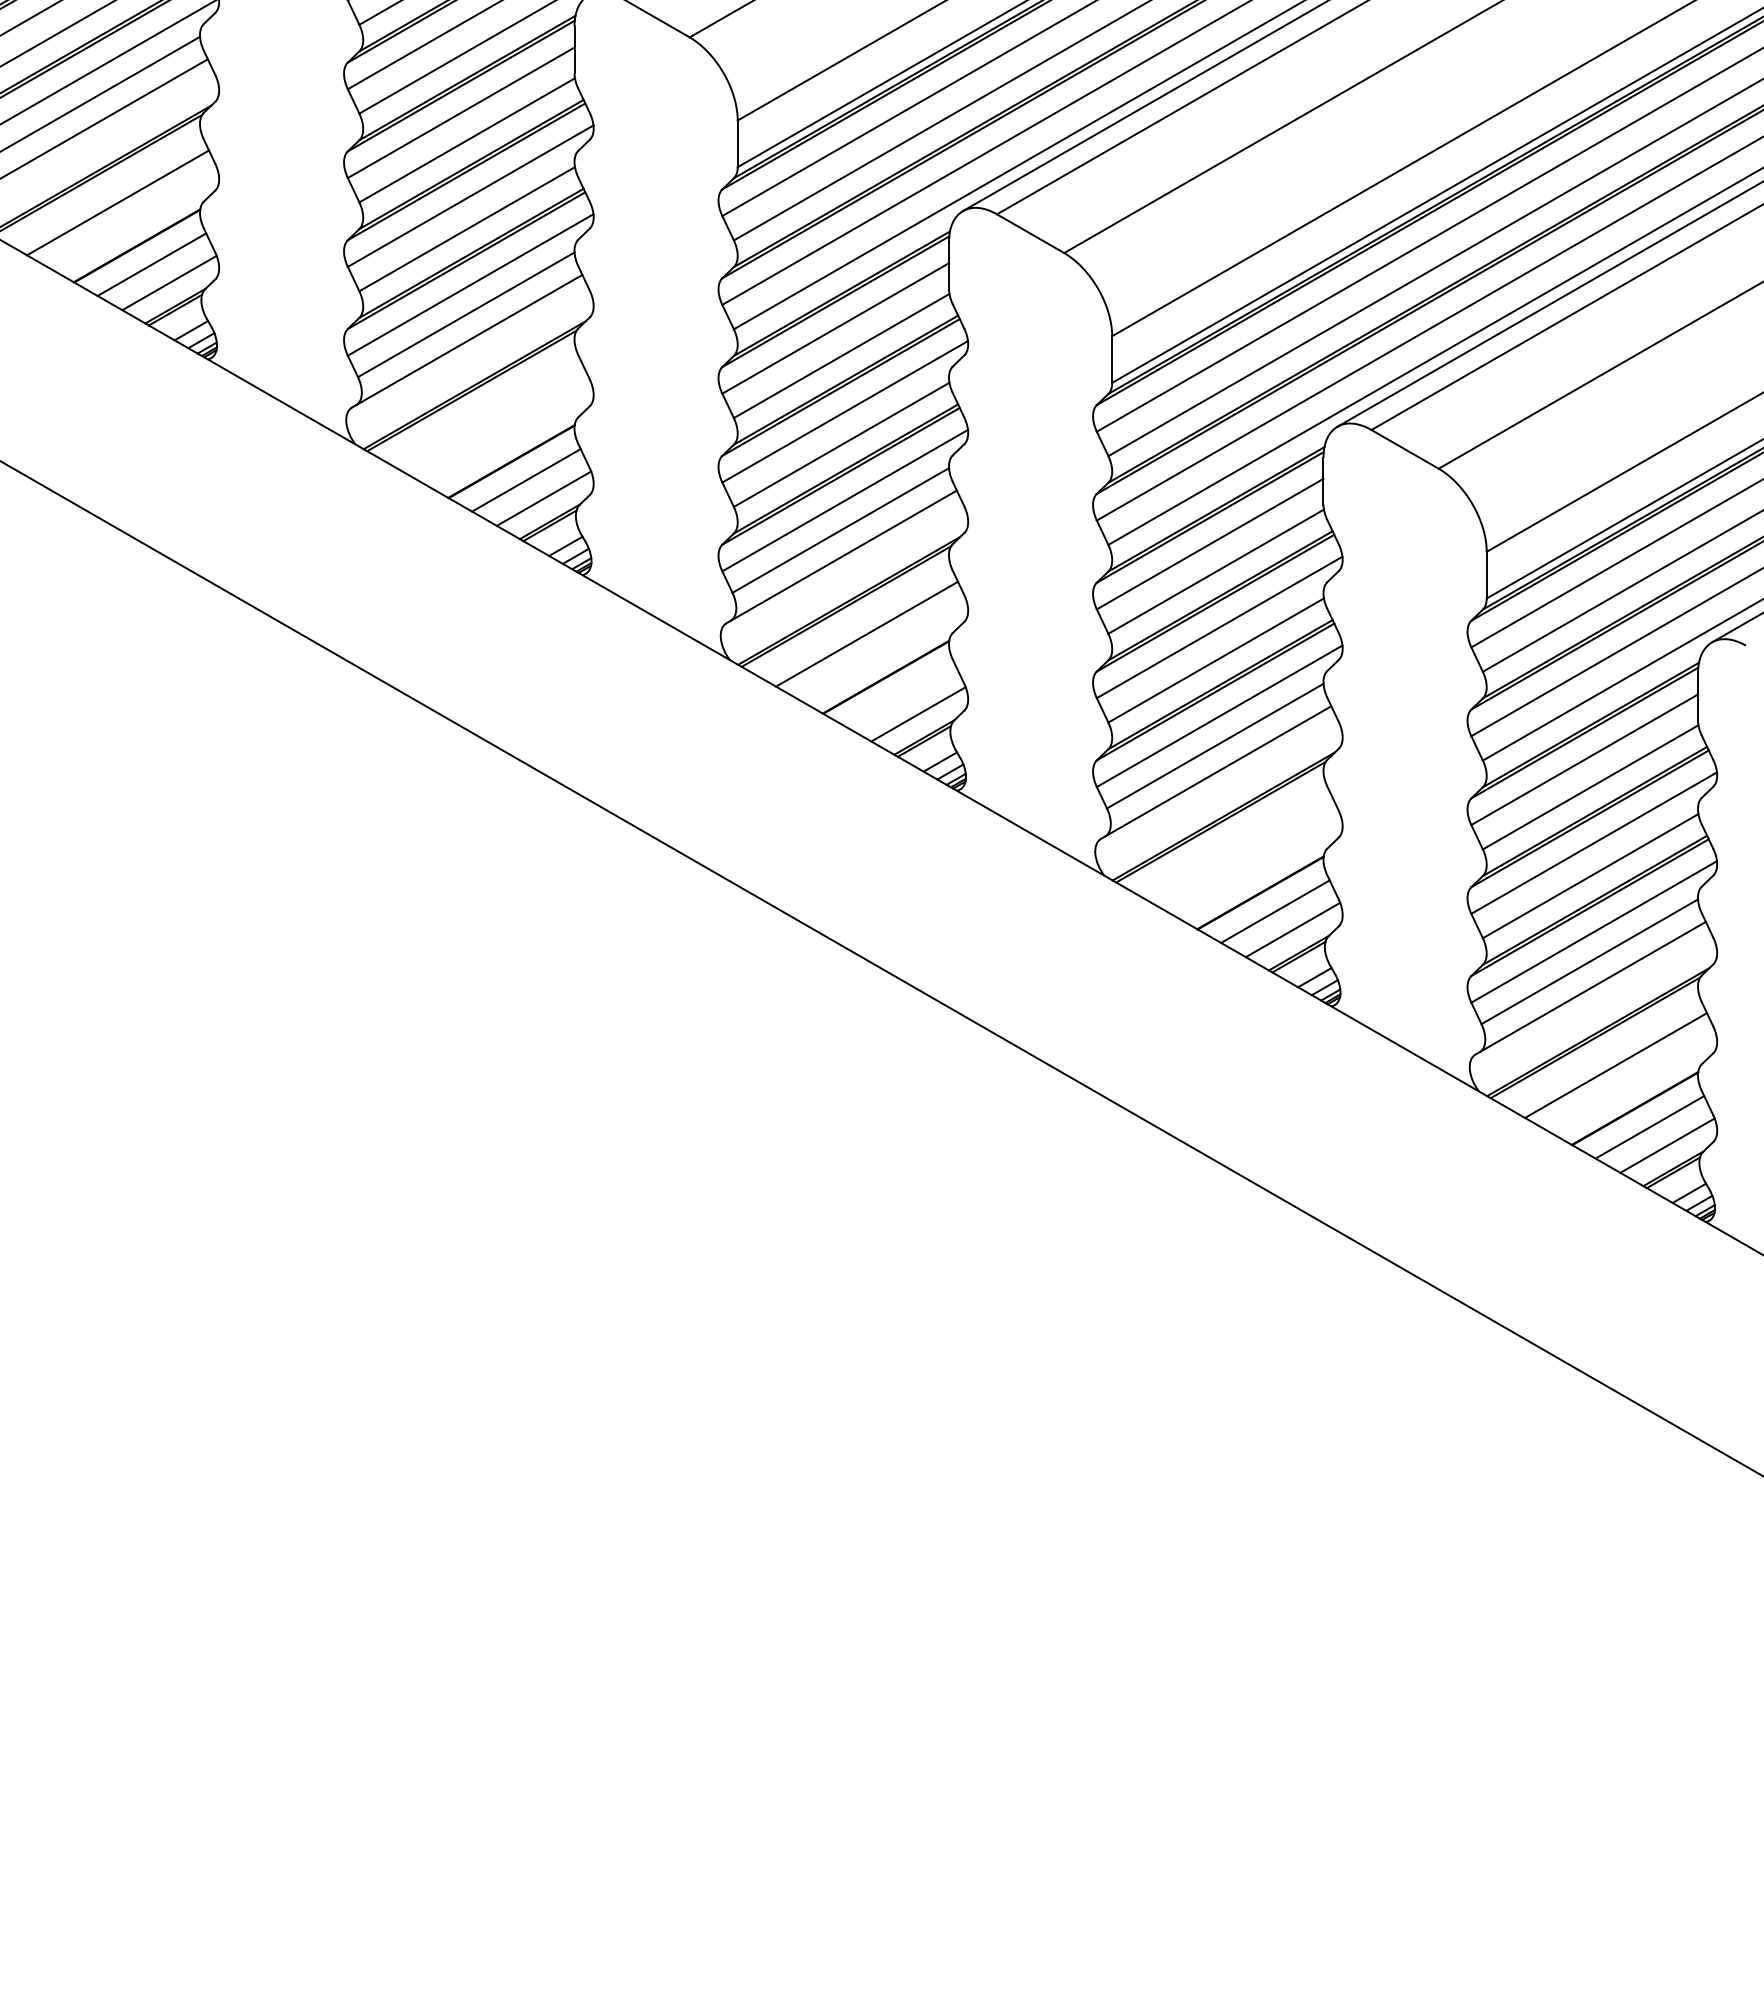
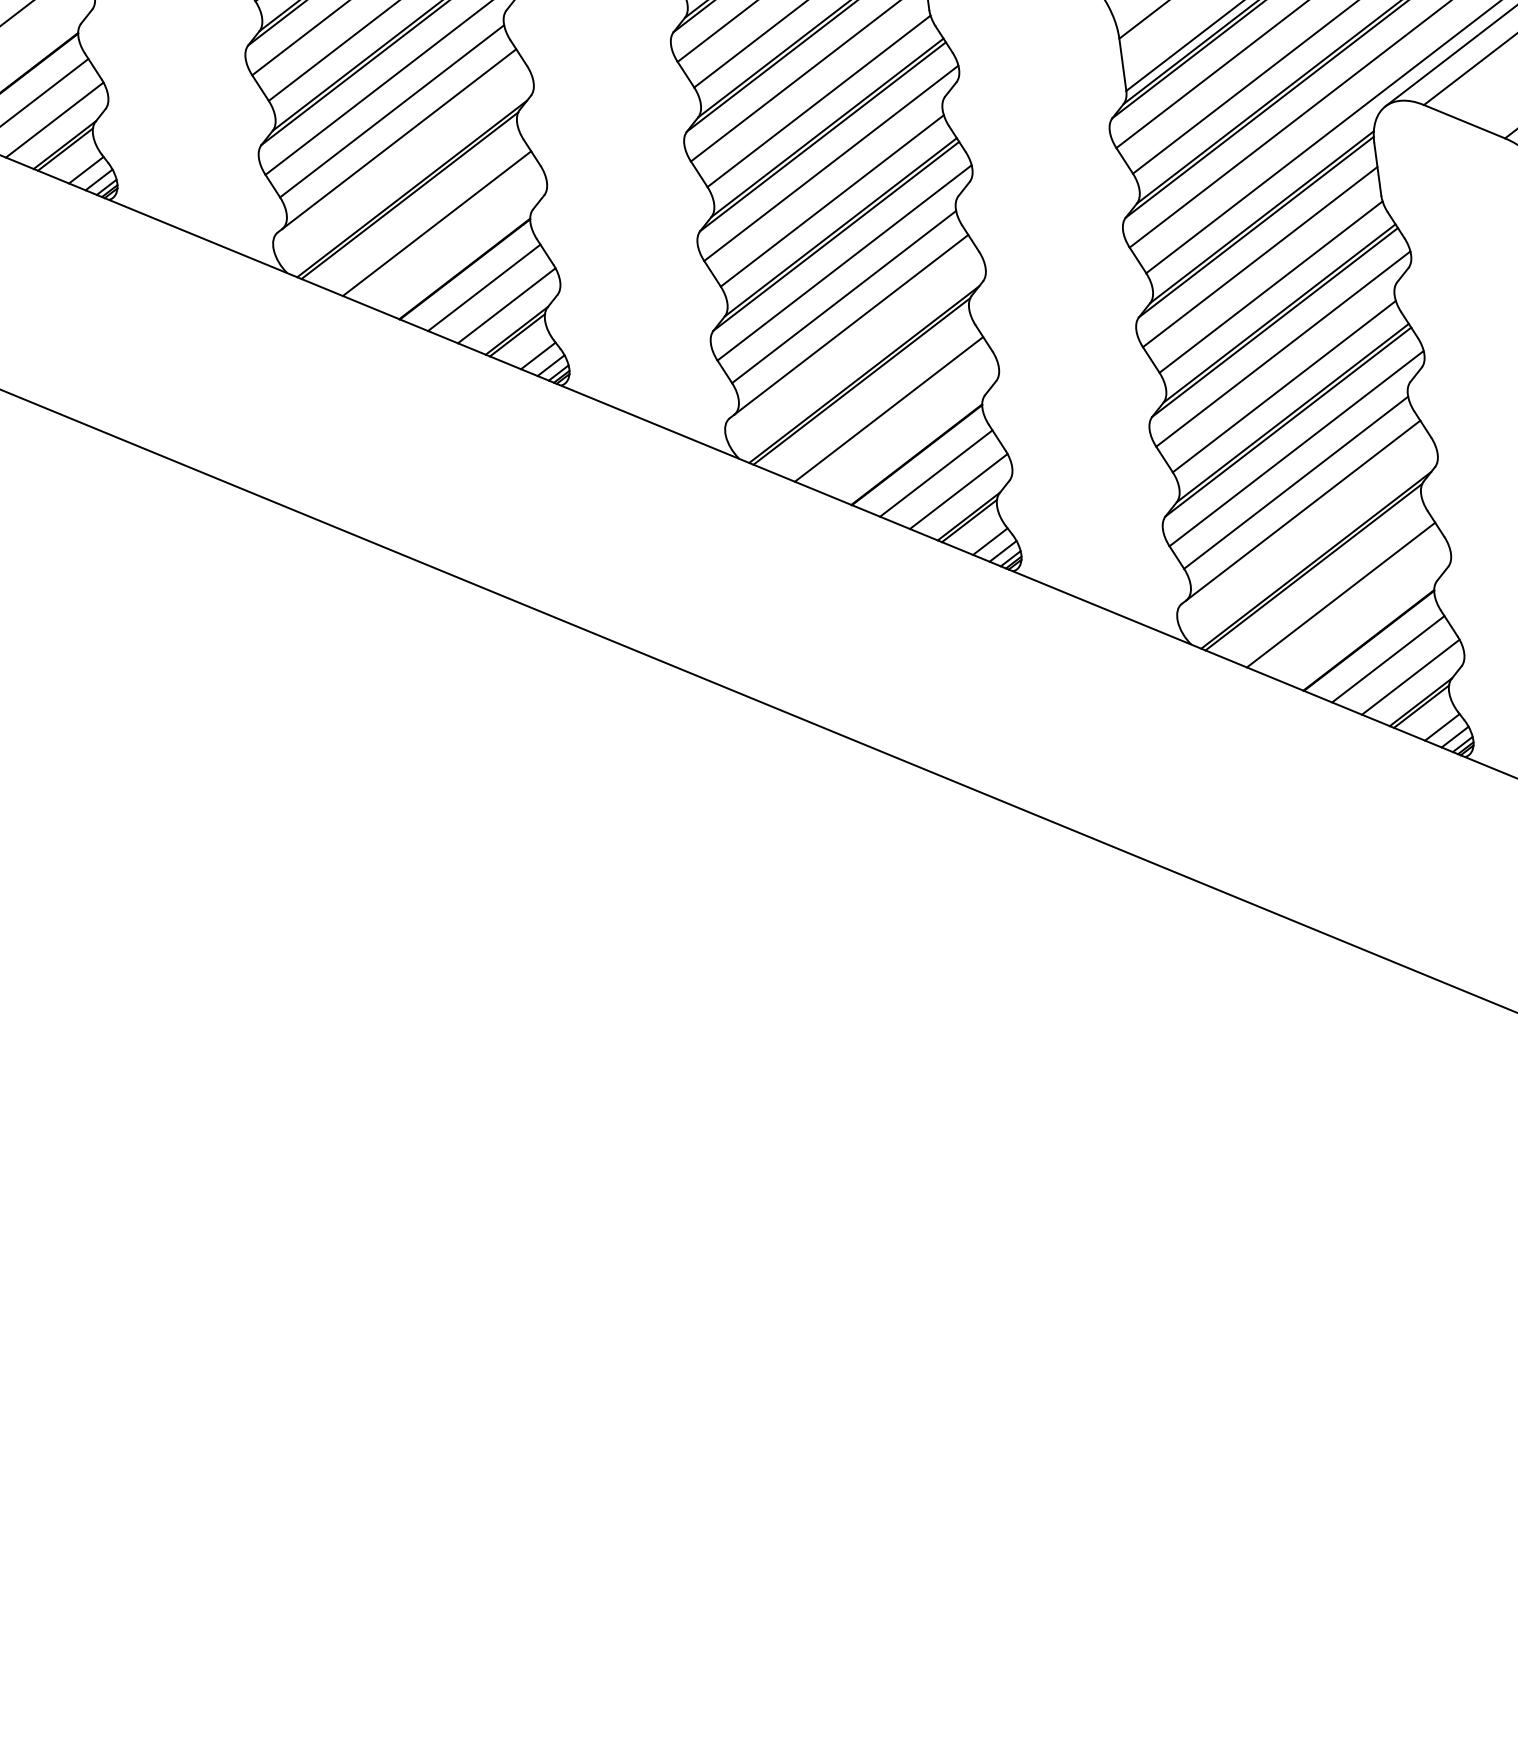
line: (492, 418) -> (437, 223), added
line: (900, 695) -> (935, 473), added
line: (1241, 849) -> (1341, 594), added

